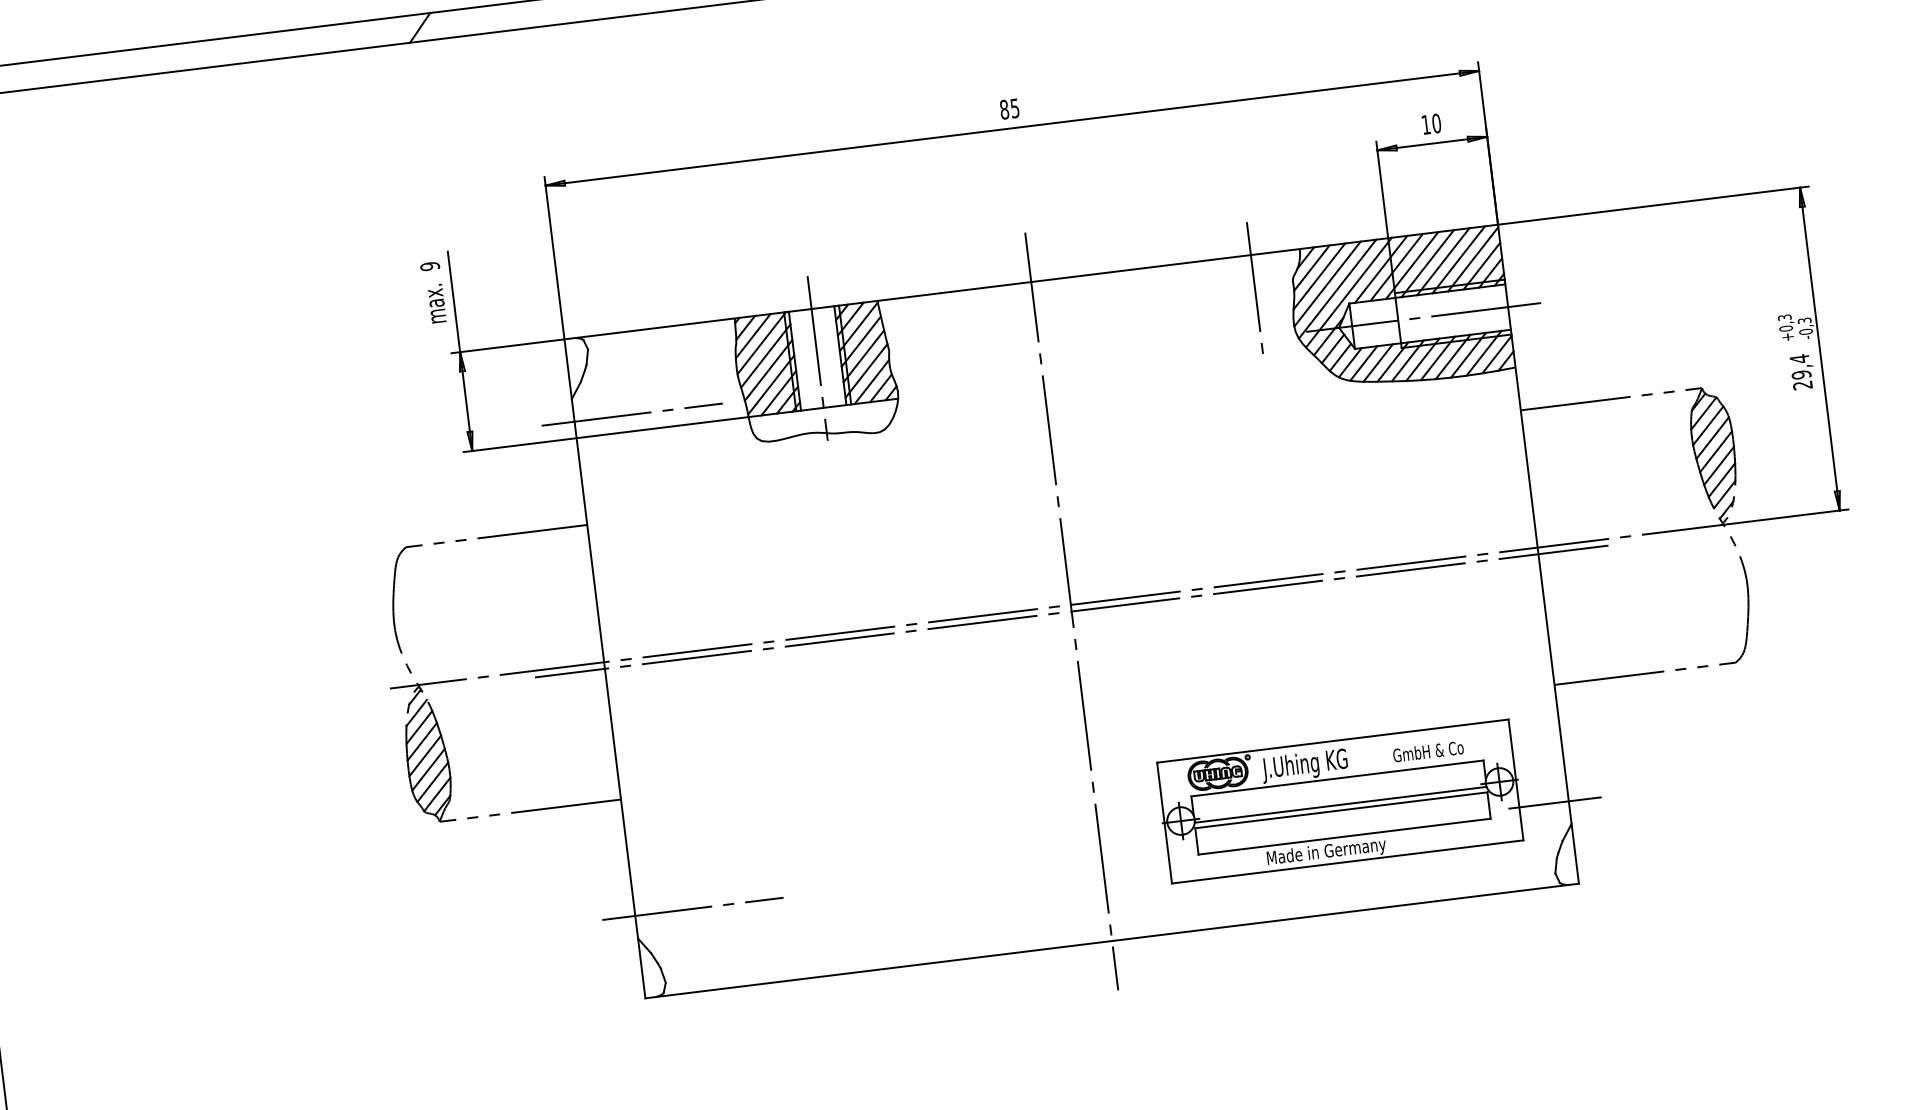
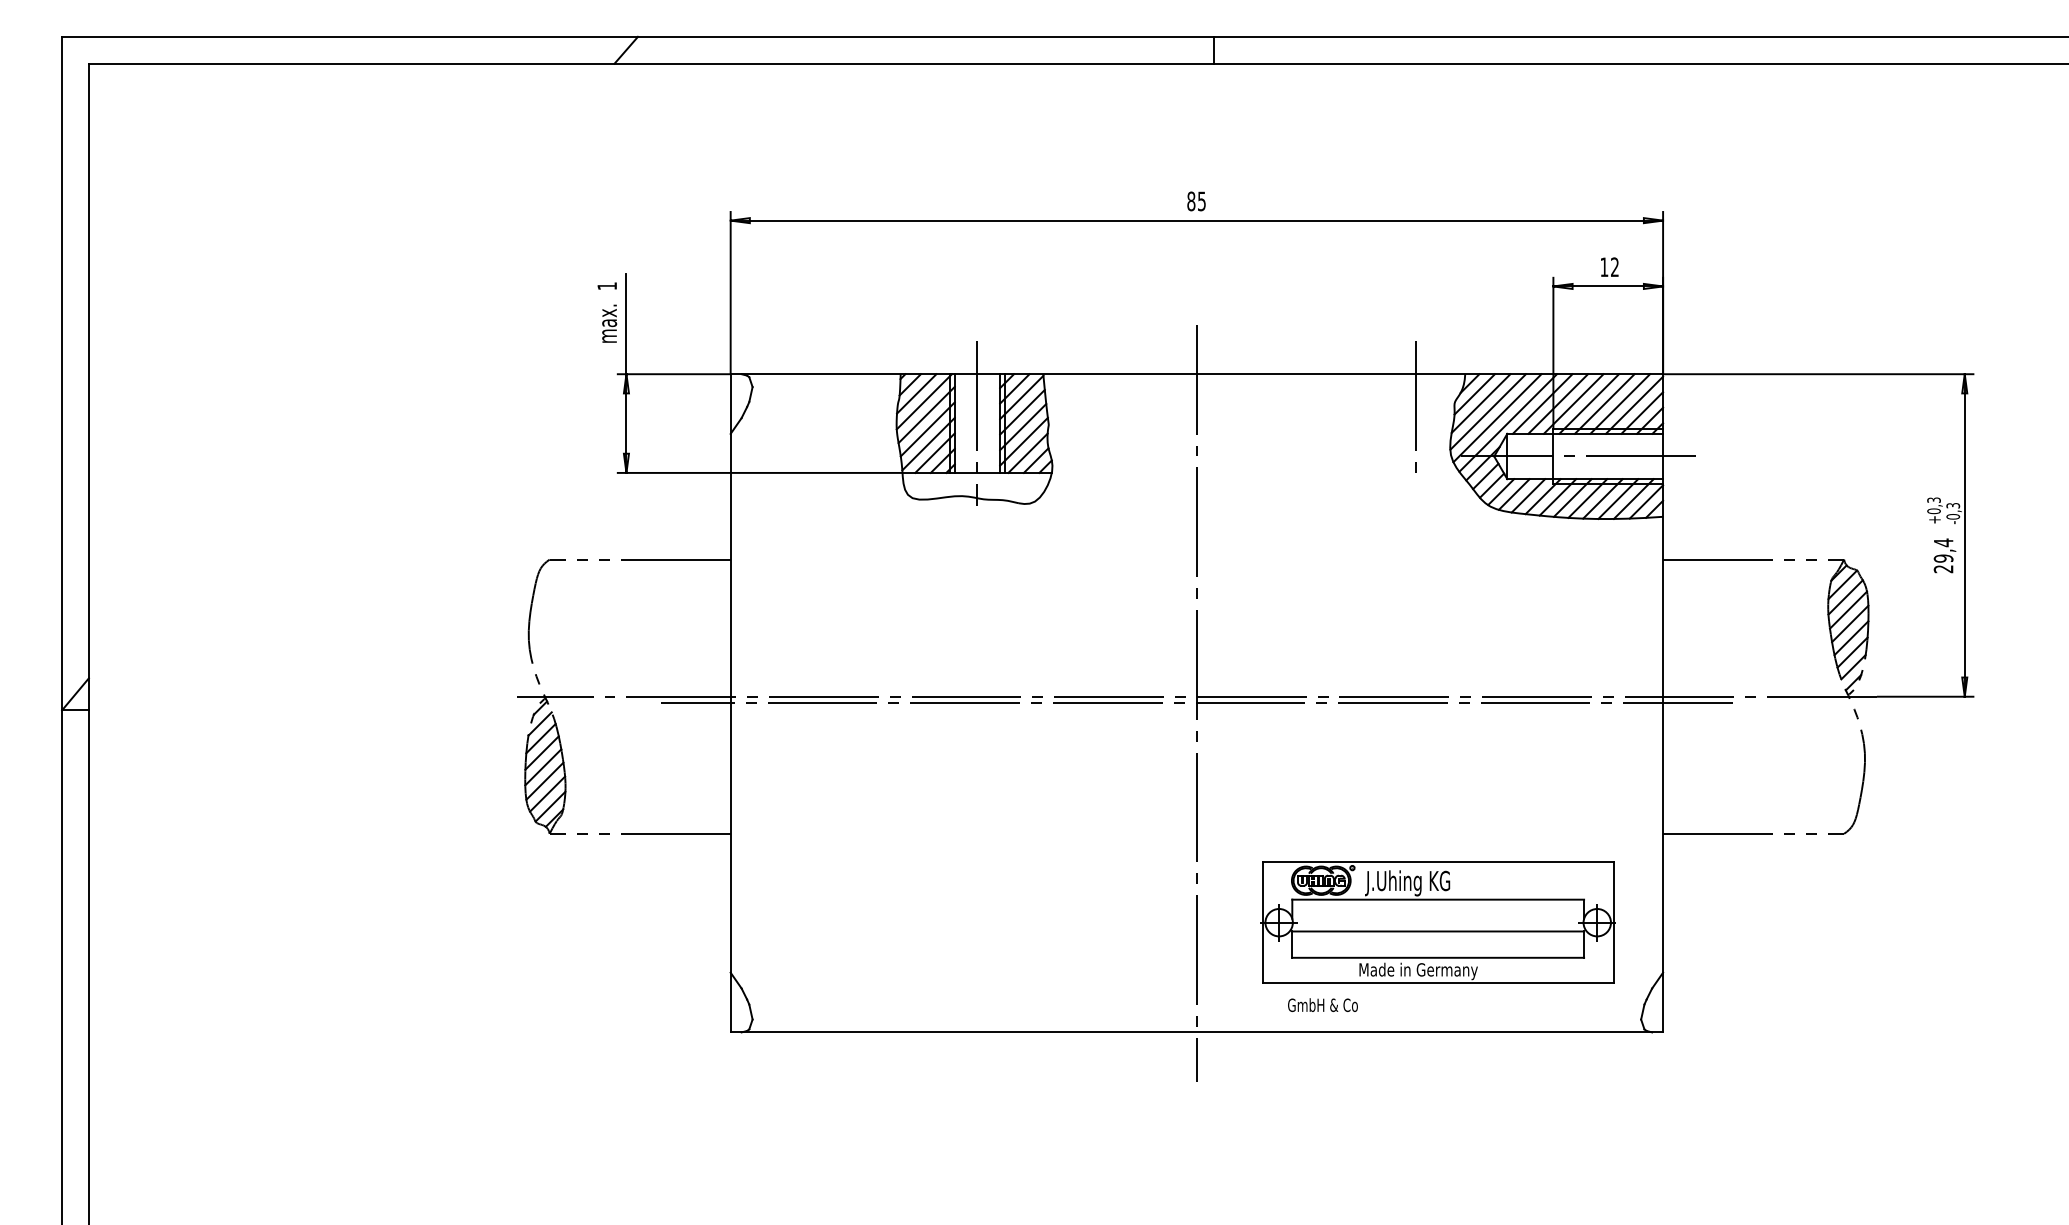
text: (1436, 123) -> (1614, 267), 10 -> 12
text: (430, 266) -> (607, 286), 9 -> 1
line: (631, 414) -> (787, 456), removed
text: (1427, 750) -> (1322, 1004), moved
line: (1555, 803) -> (1649, 950), removed
line: (1339, 804) -> (1437, 925), removed
line: (692, 909) -> (787, 950), removed

